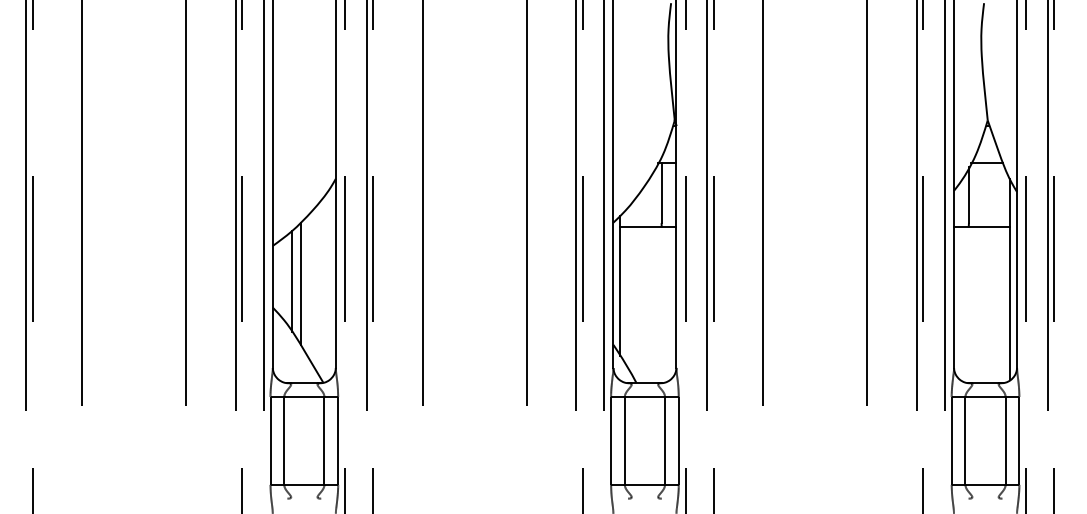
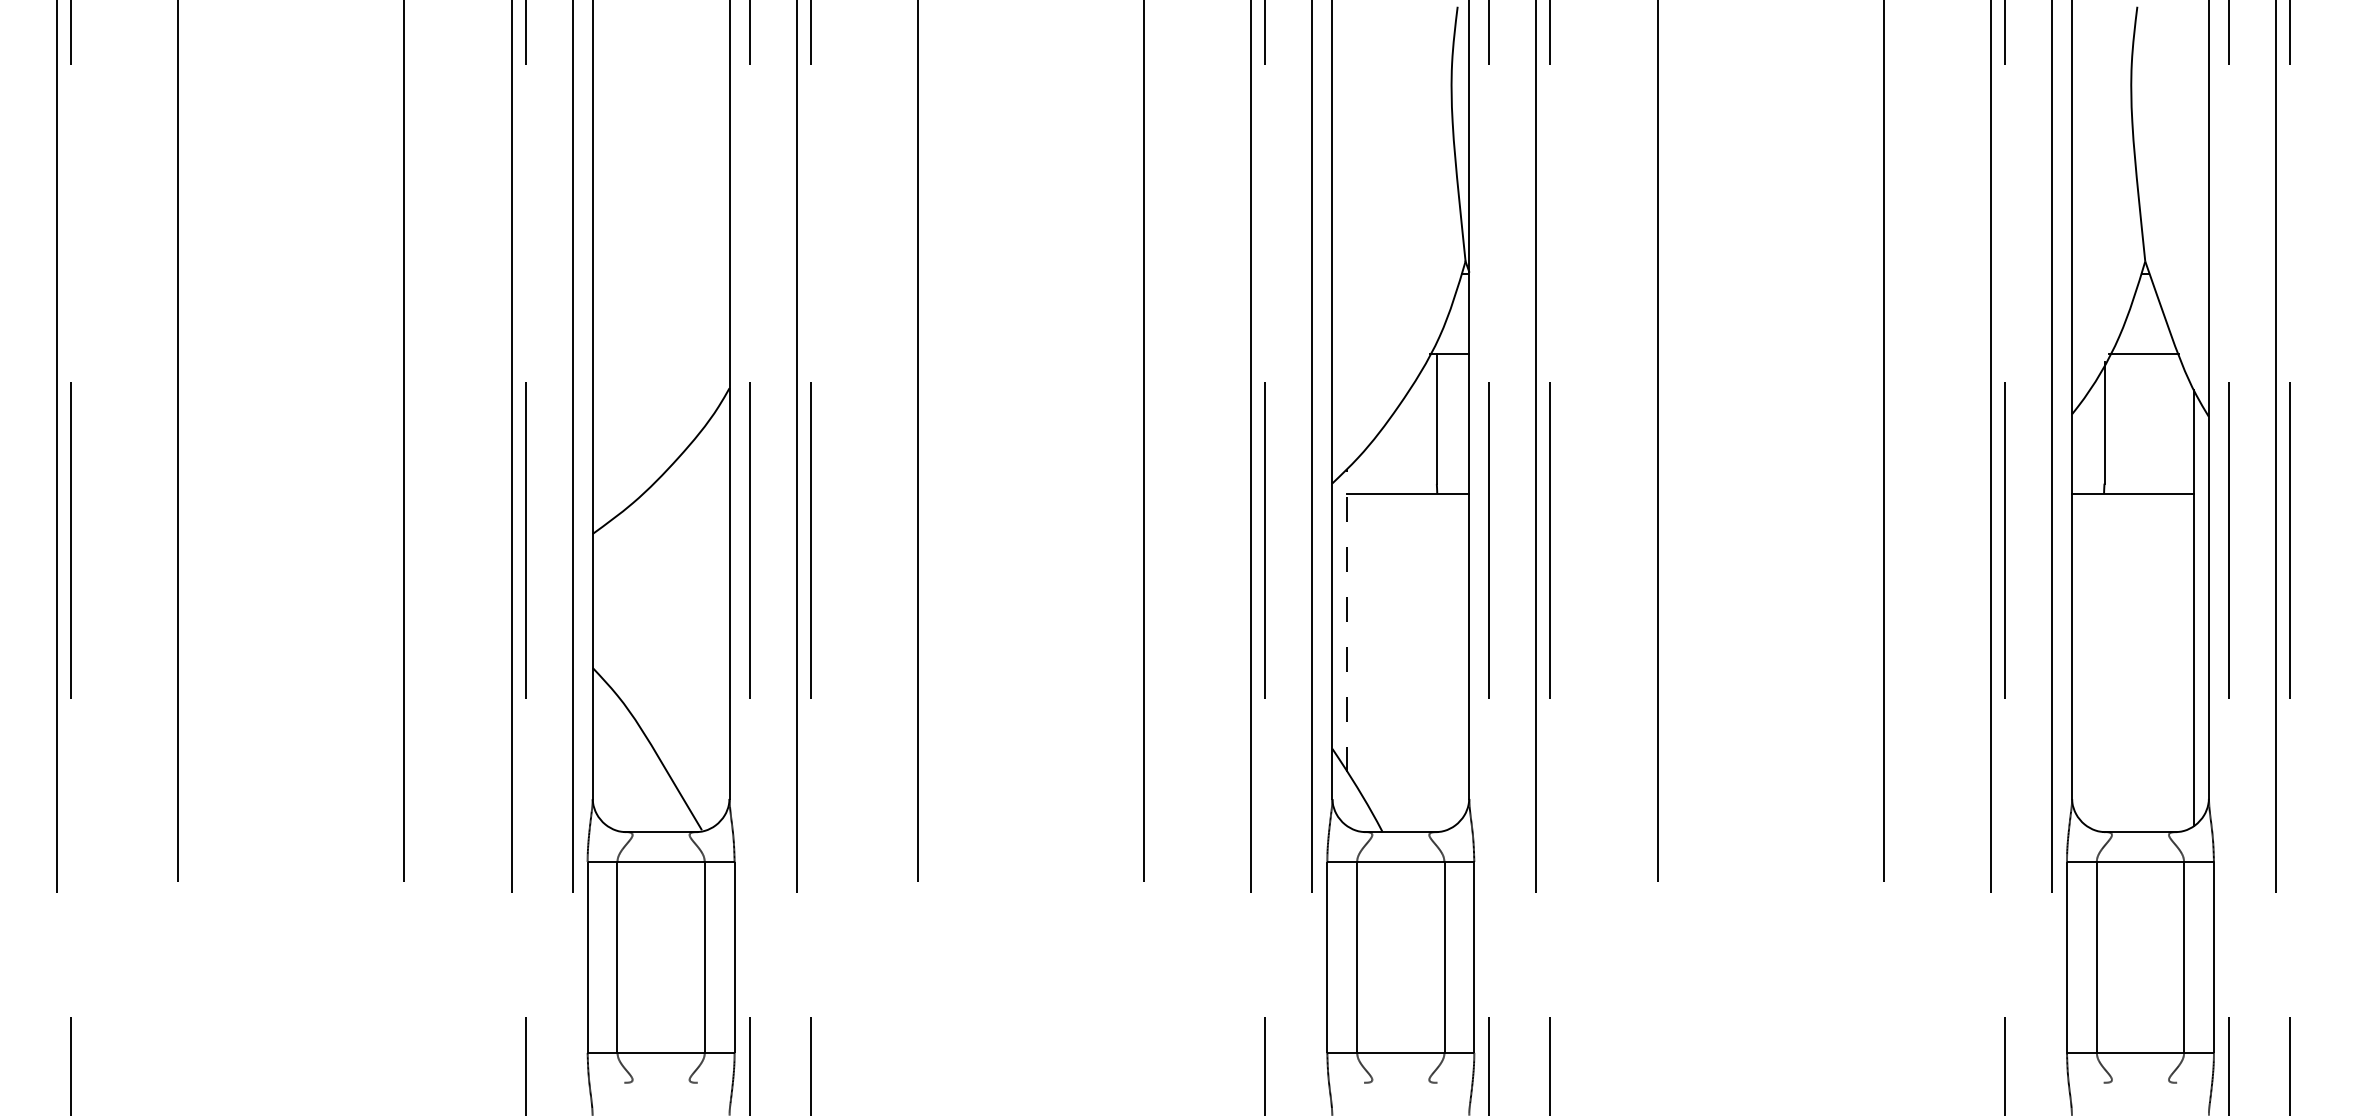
line: (292, 281) -> (635, 611), removed
line: (301, 283) -> (654, 615), removed
line: (620, 285) -> (1347, 619), solid -> dashed

